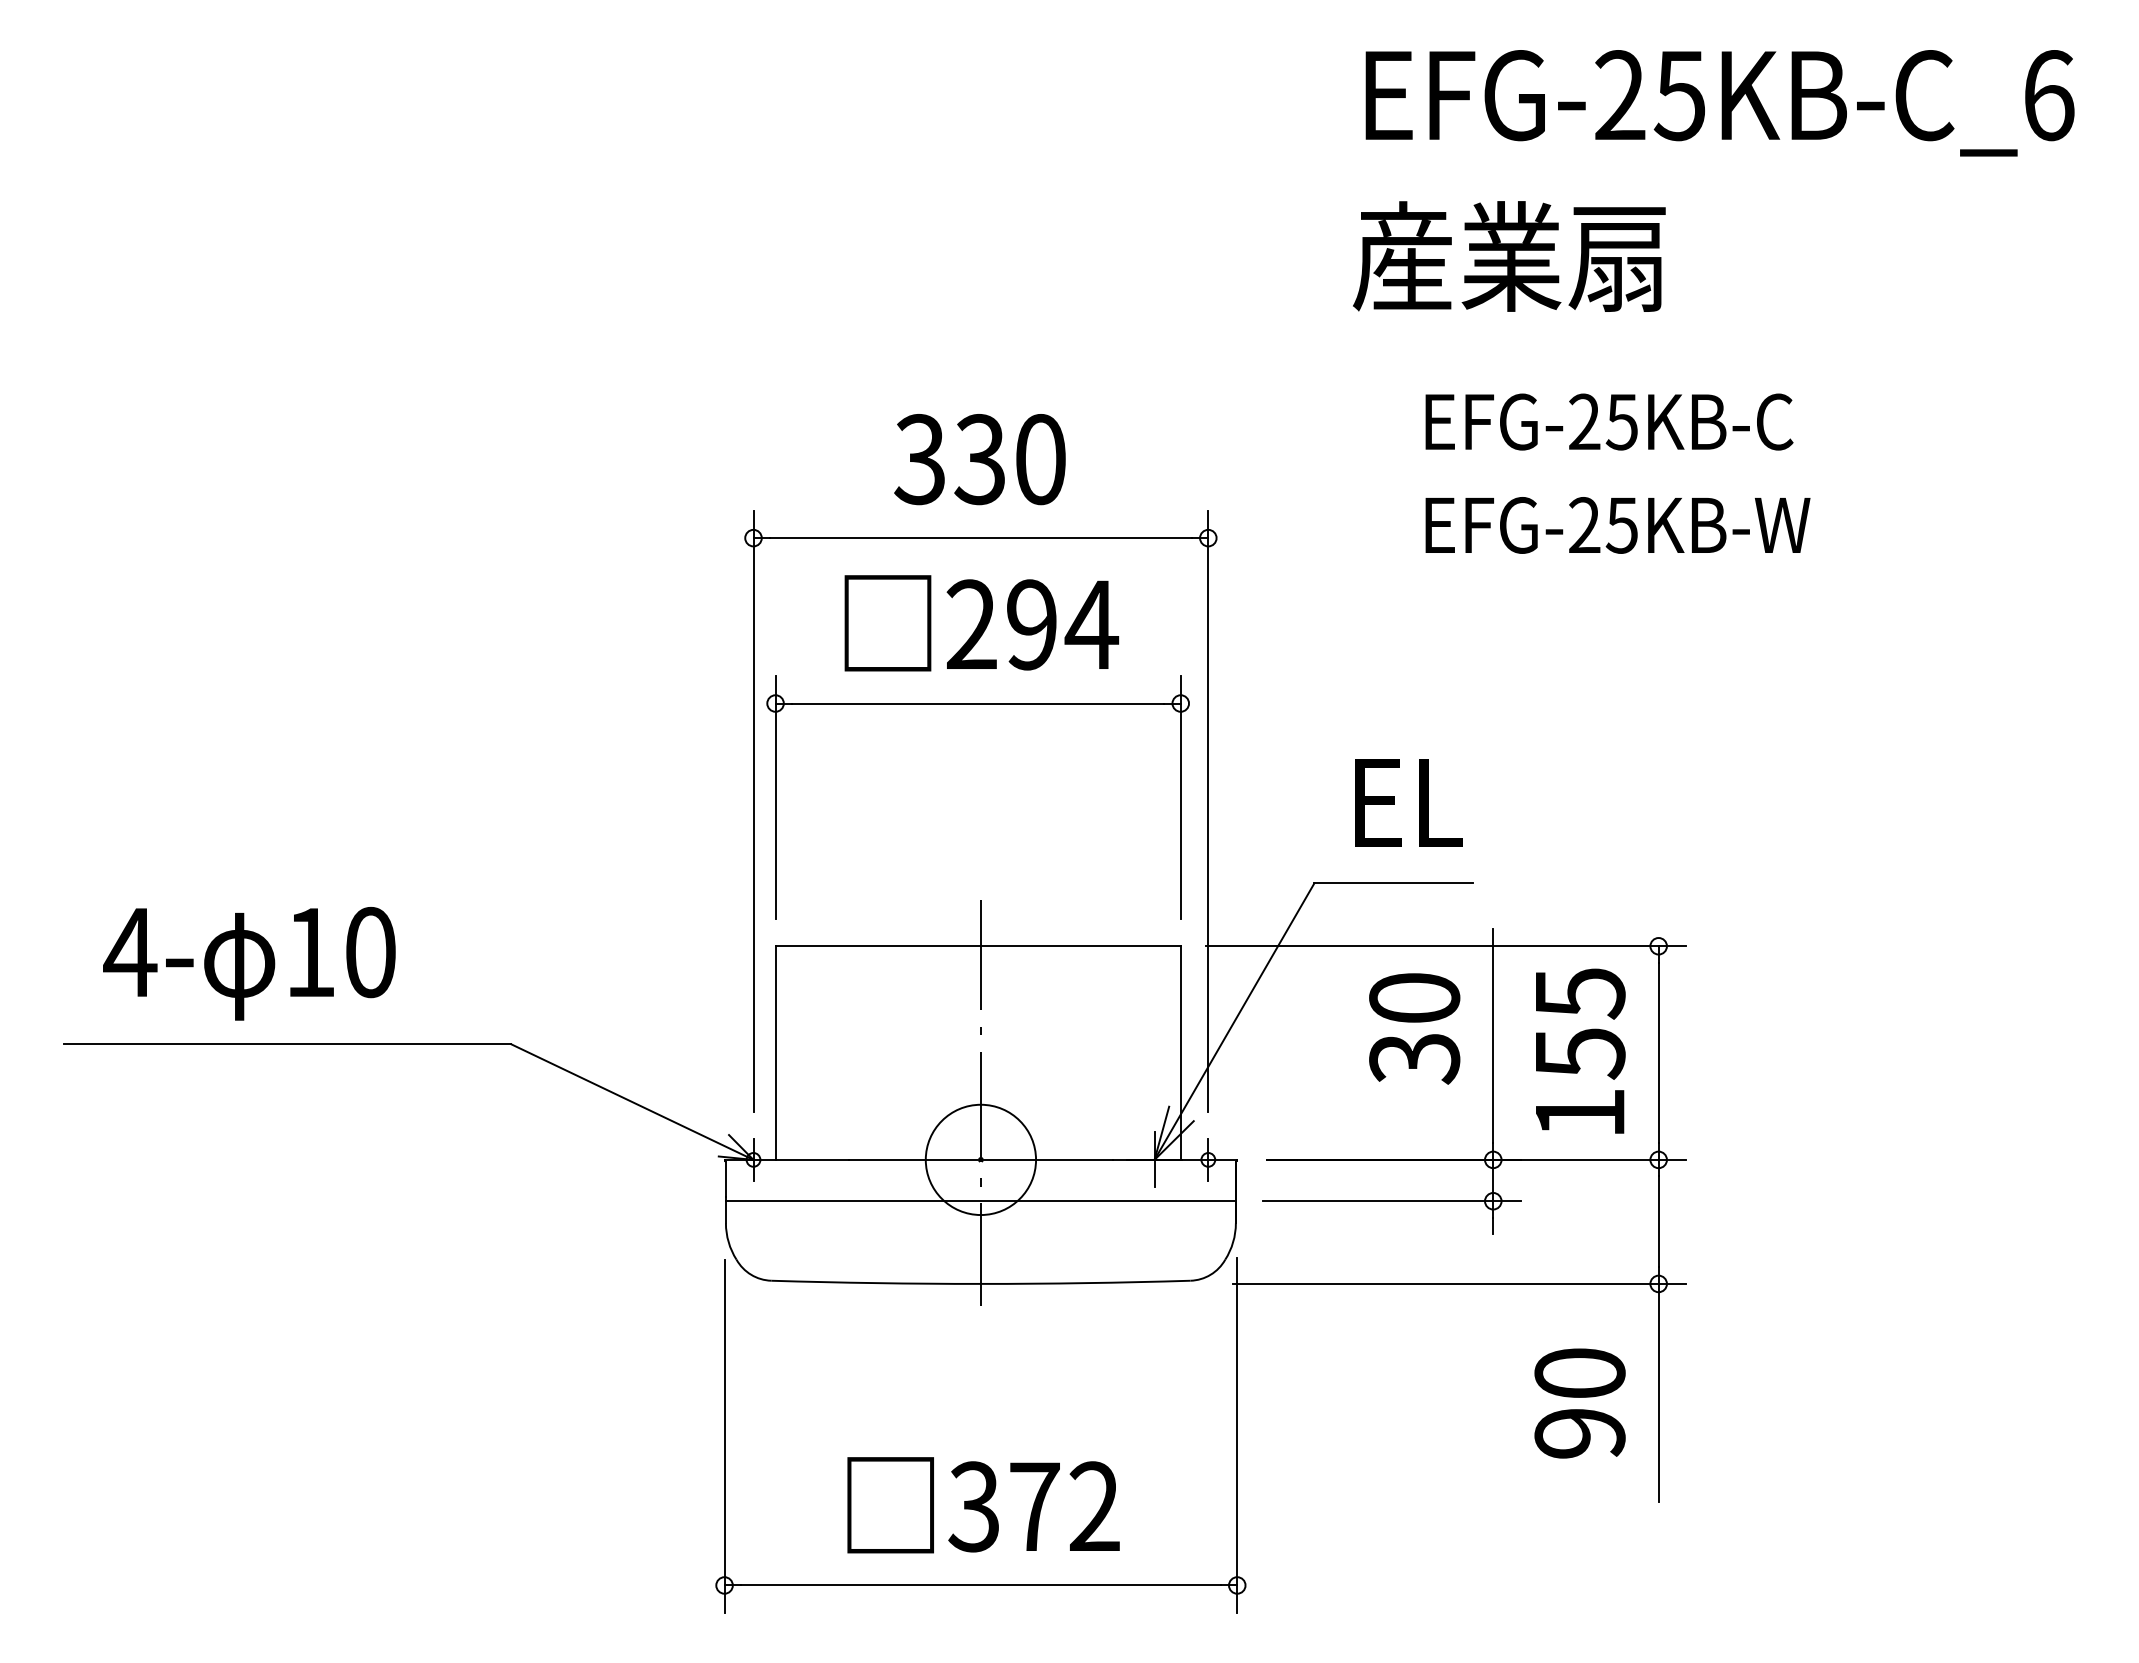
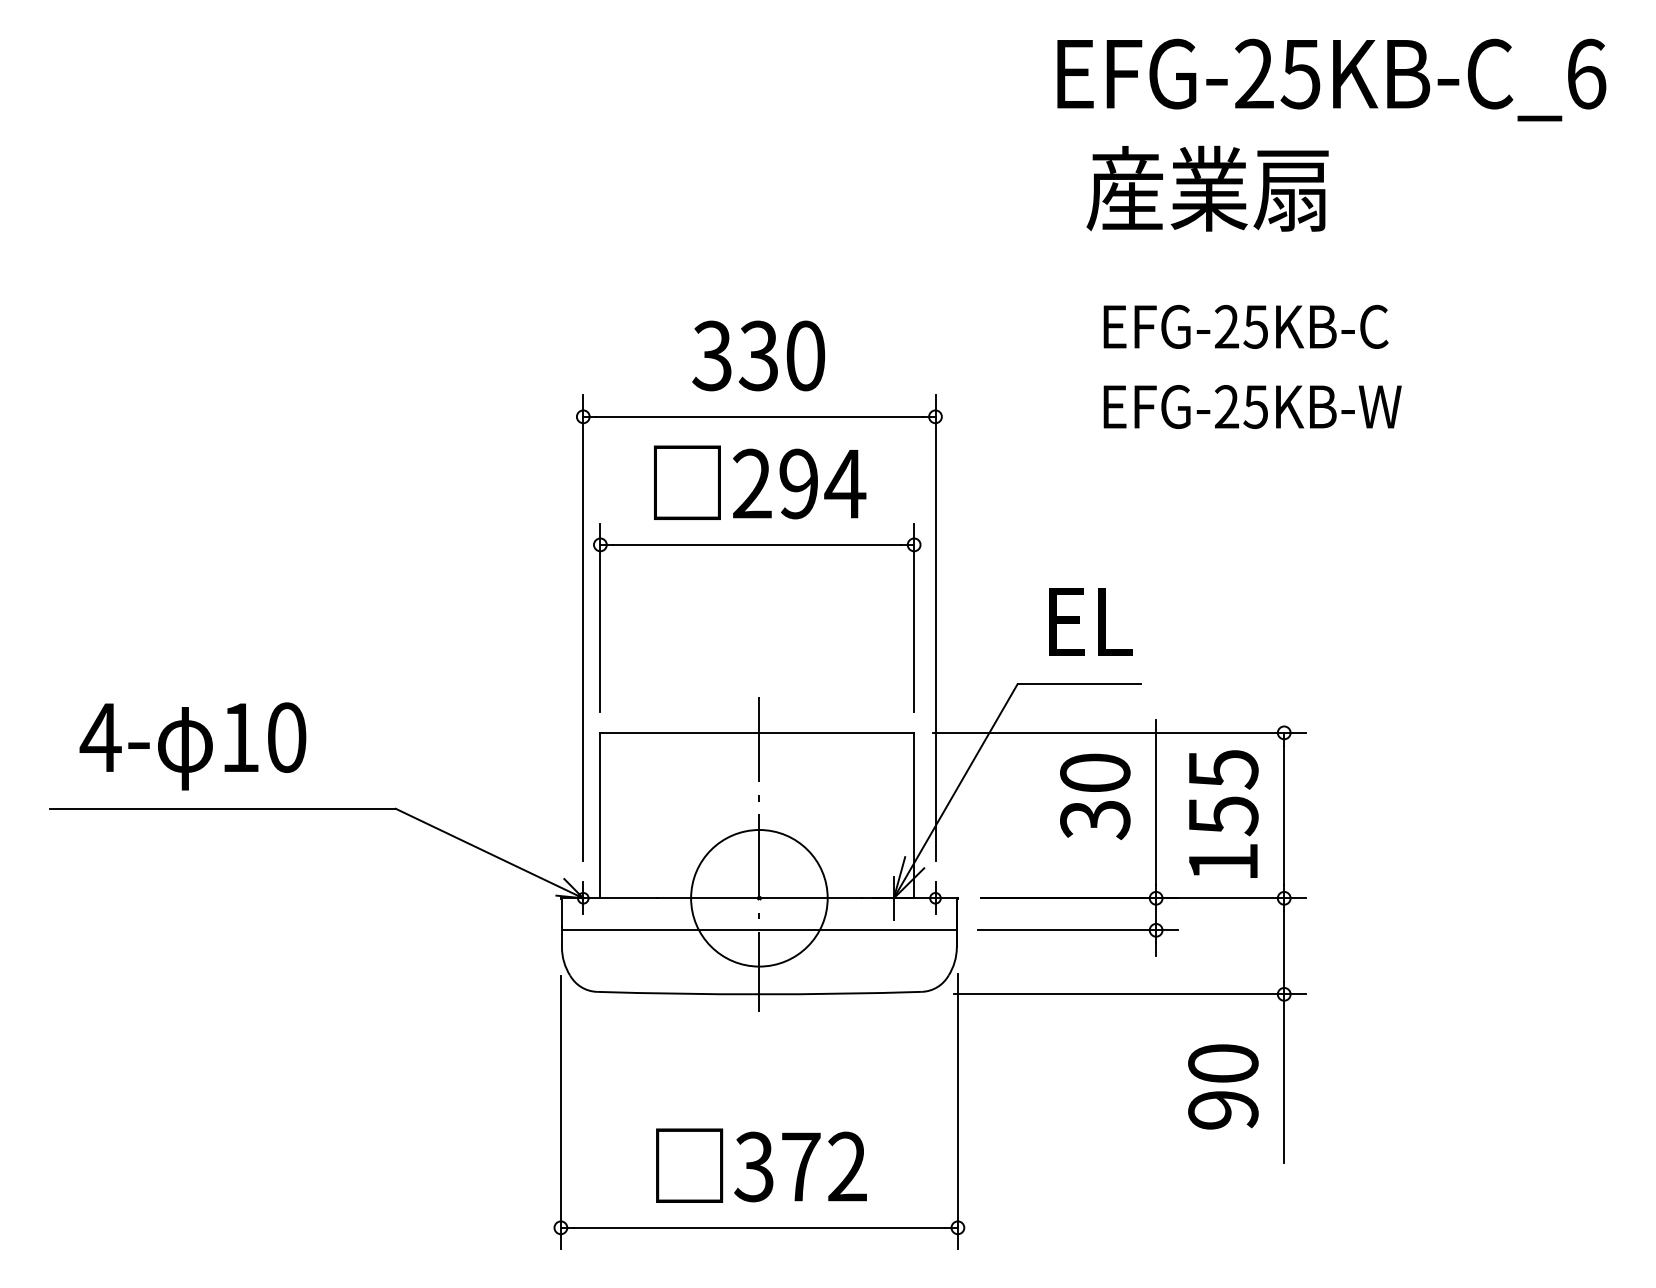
text: (1509, 256) -> (1207, 188), moved
circle: (981, 1158) -> (759, 897), size x1.6

